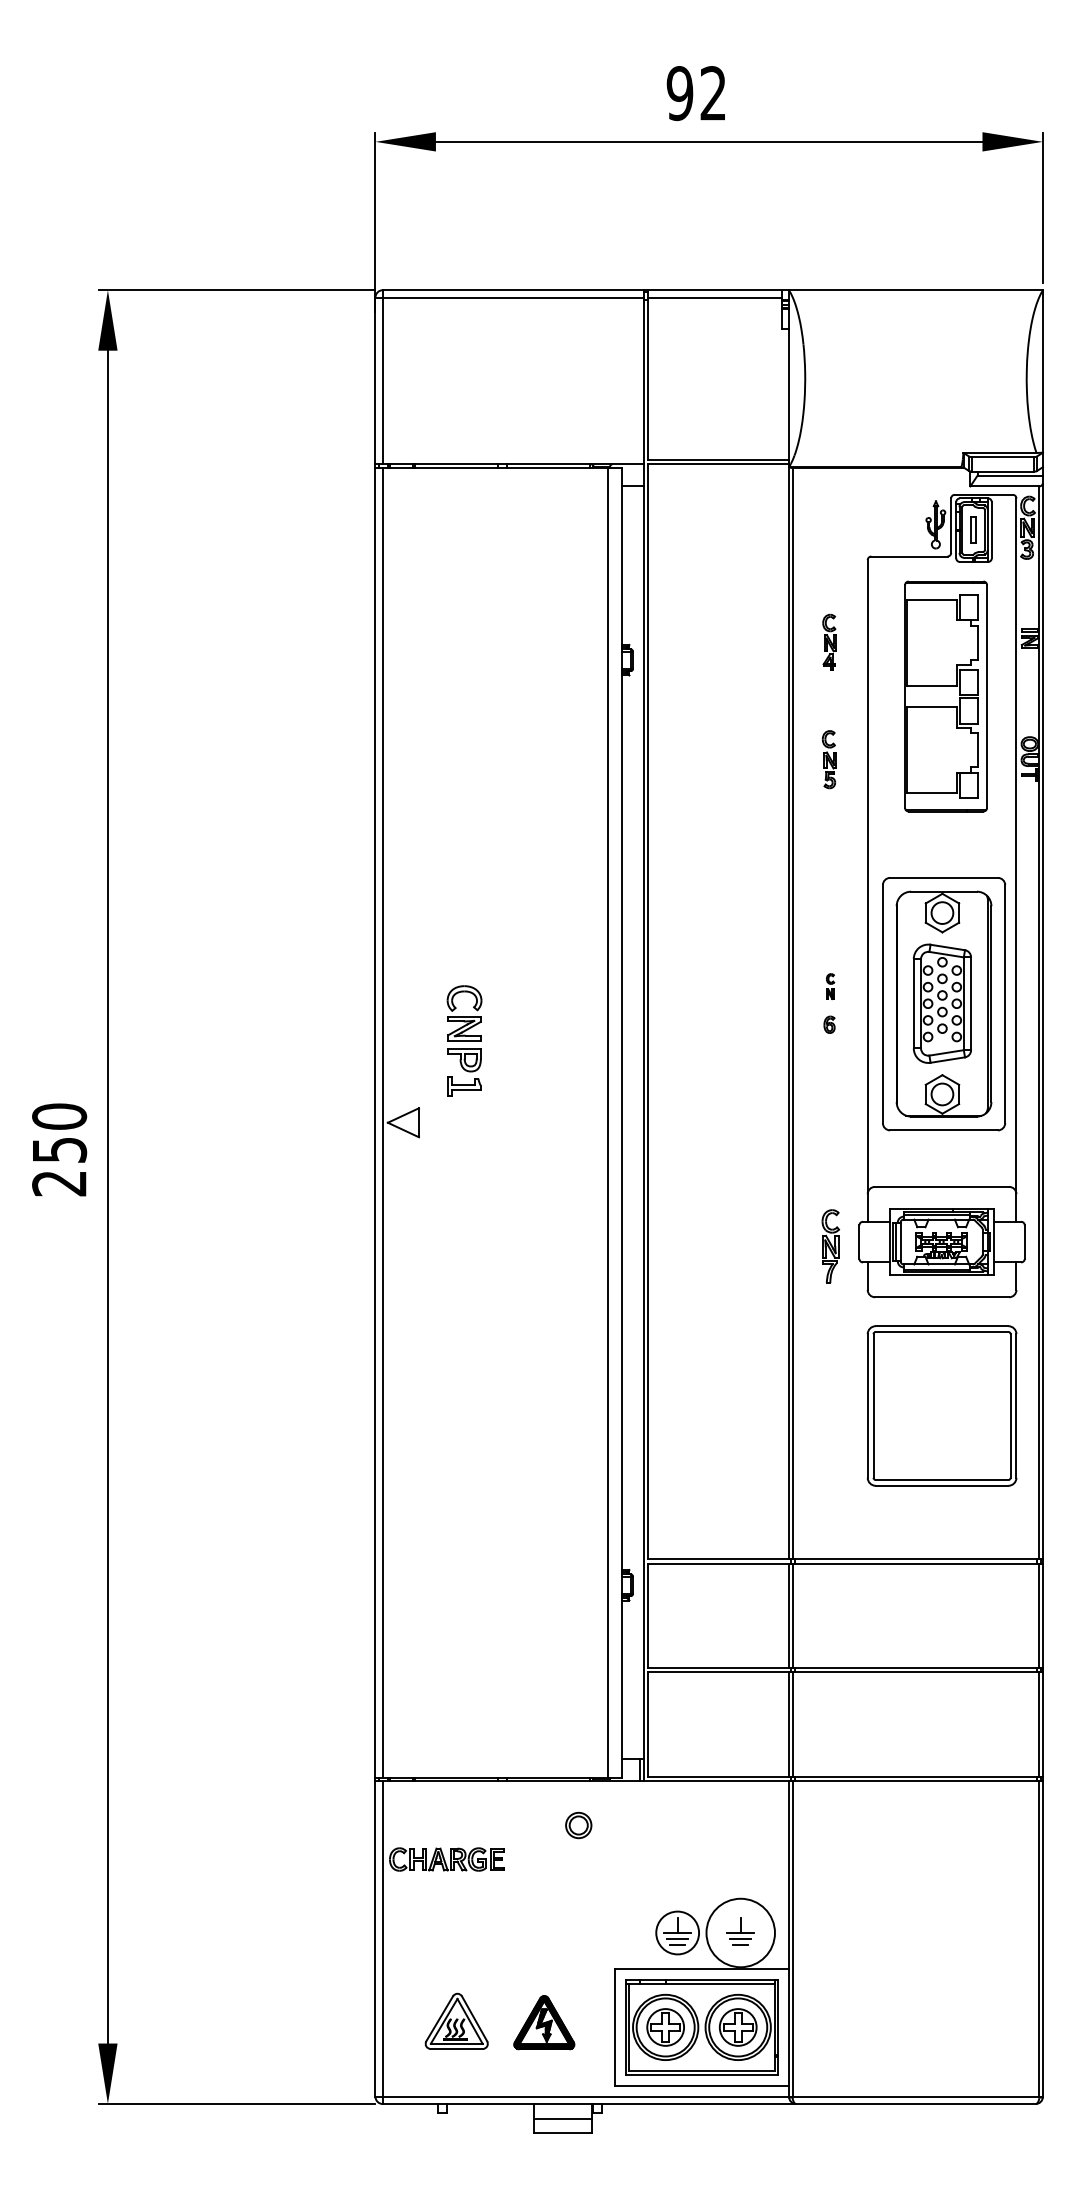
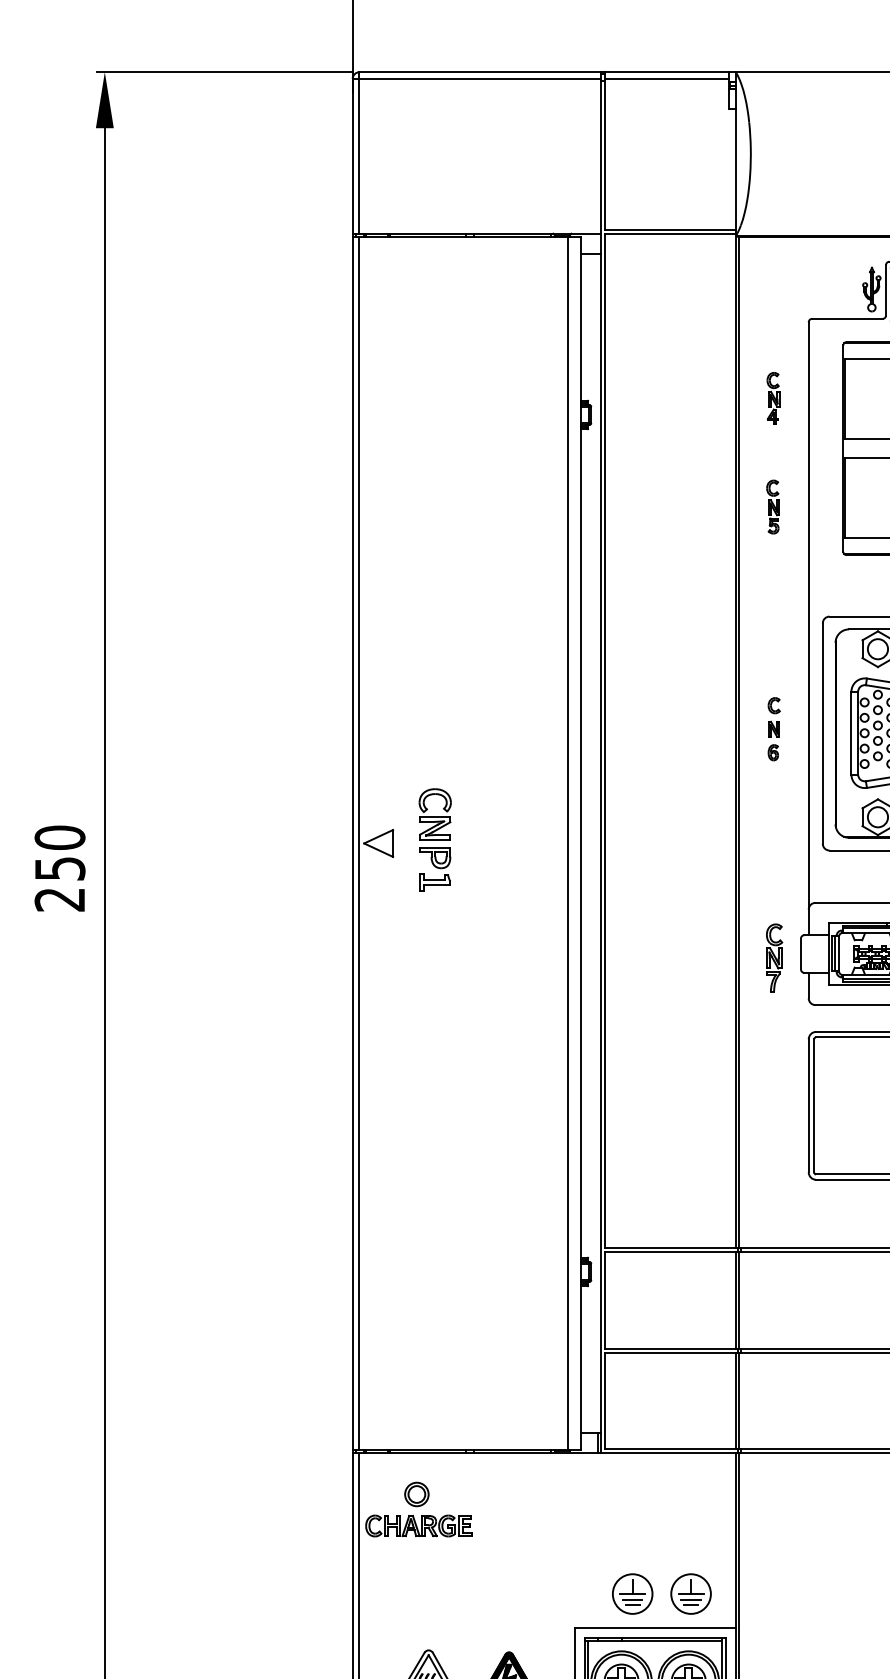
part: (830, 986) -> (774, 717), size x1.67
part: (464, 1040) -> (435, 839), moved
part: (578, 1825) -> (416, 1494), moved
circle: (740, 1932) -> (690, 1593), size x0.62

